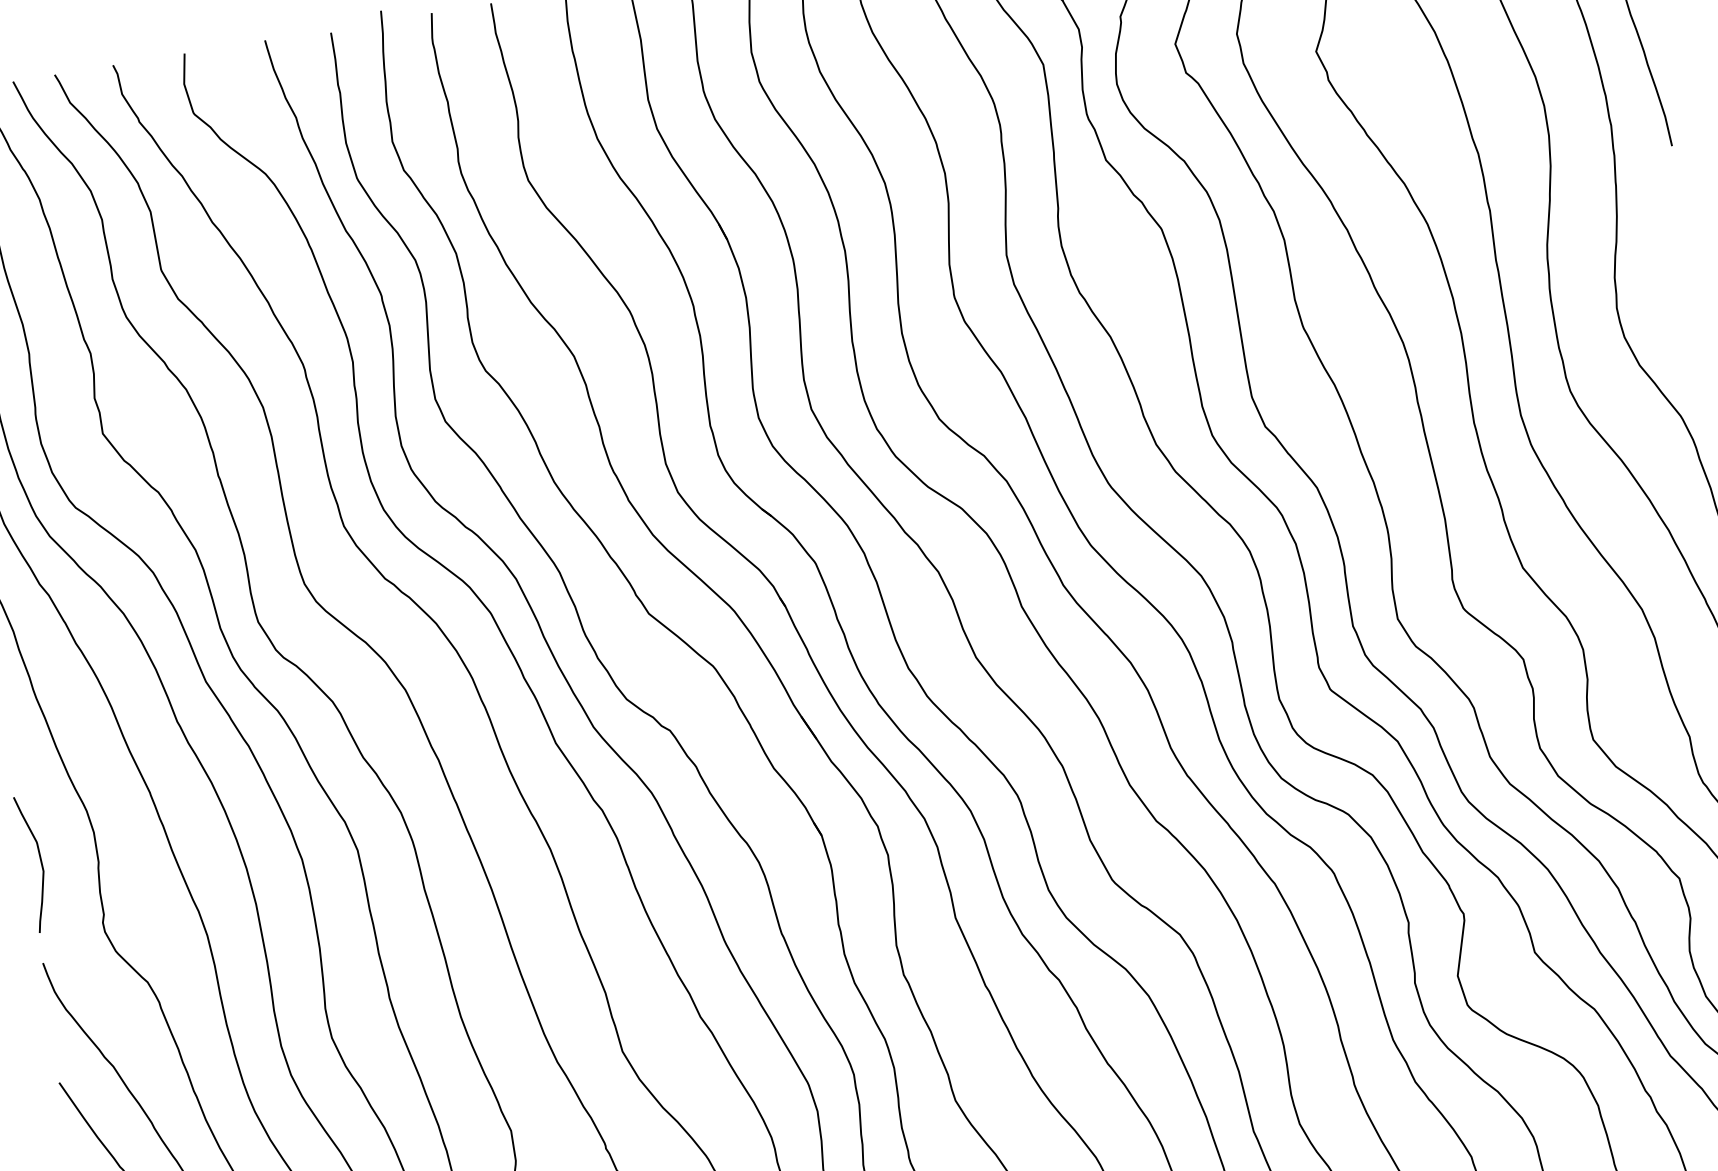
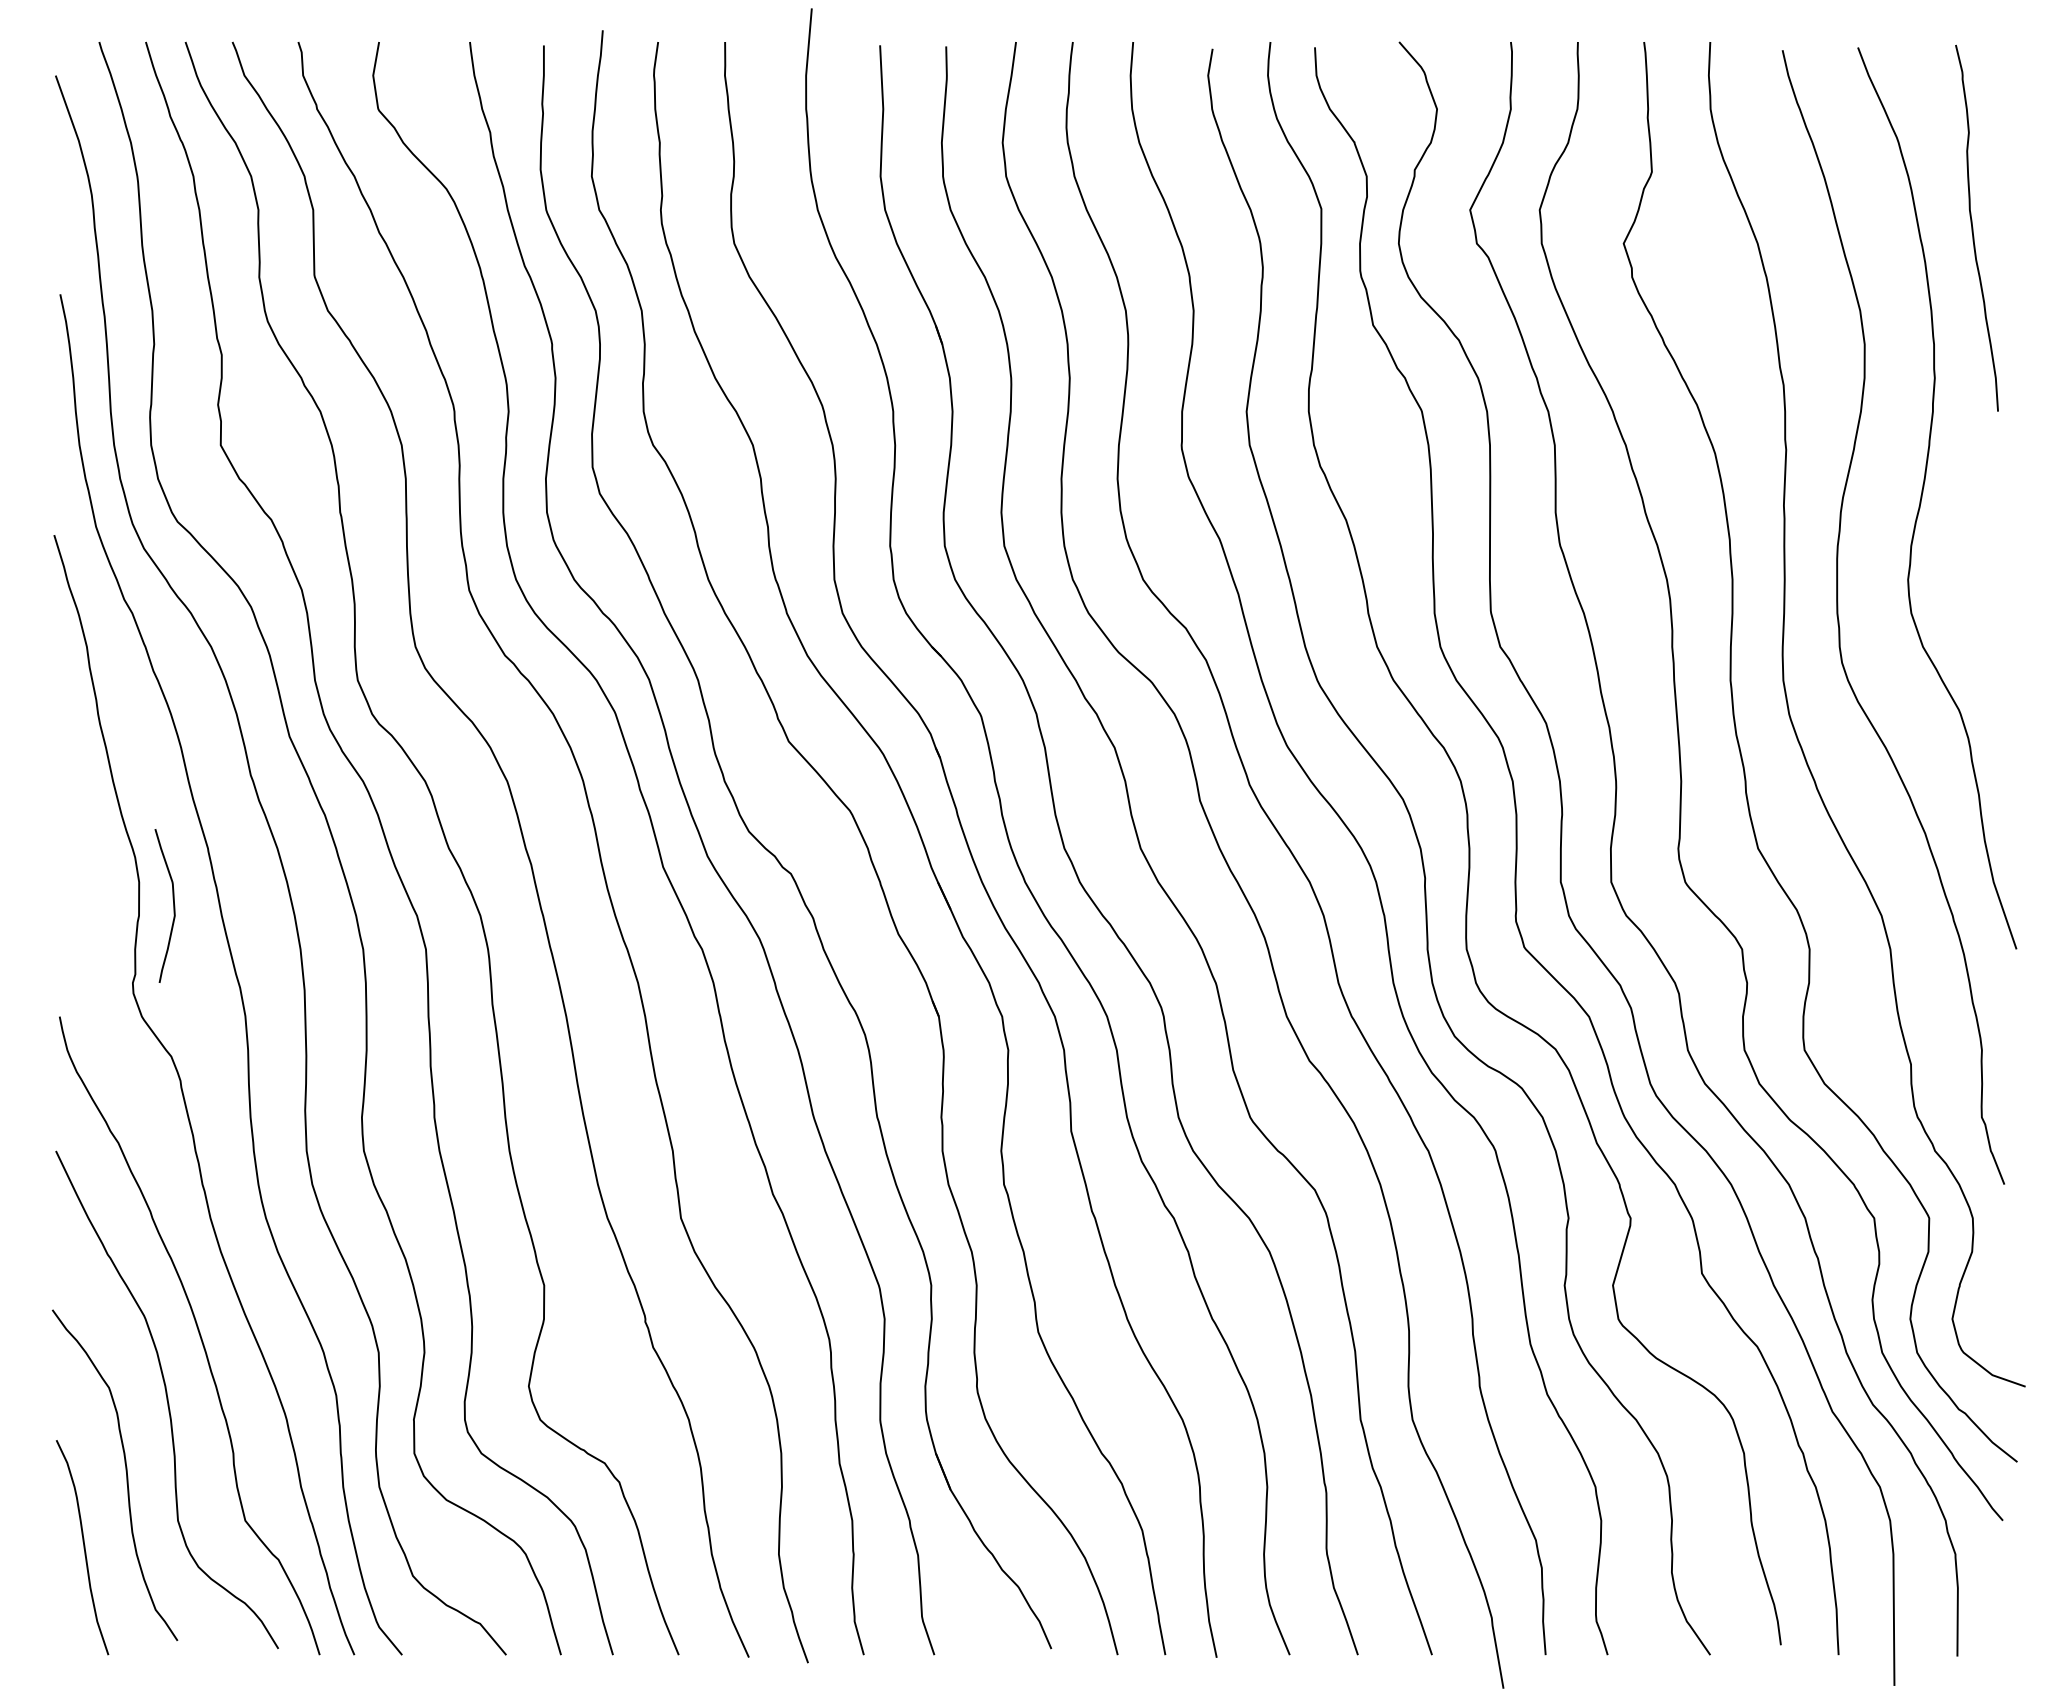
curve: (40, 862) -> (173, 905), moved

